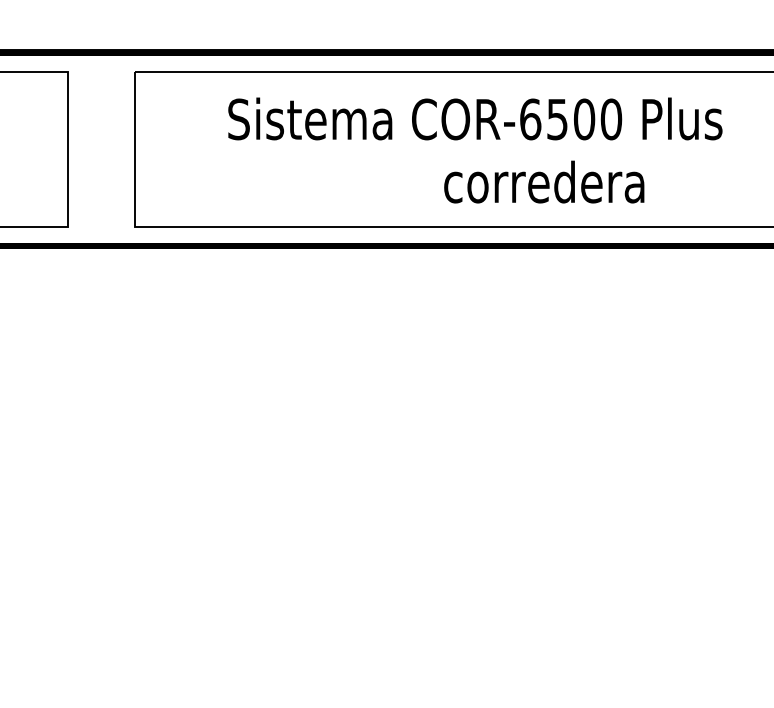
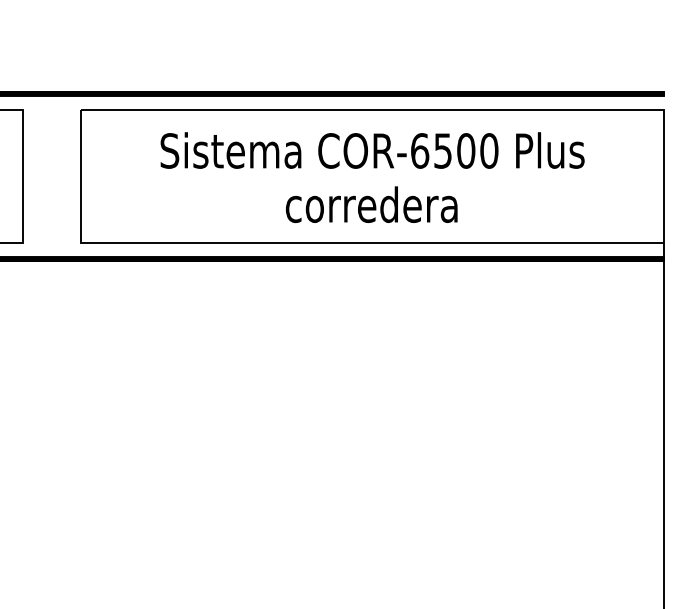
text: (543, 181) -> (371, 204), moved

